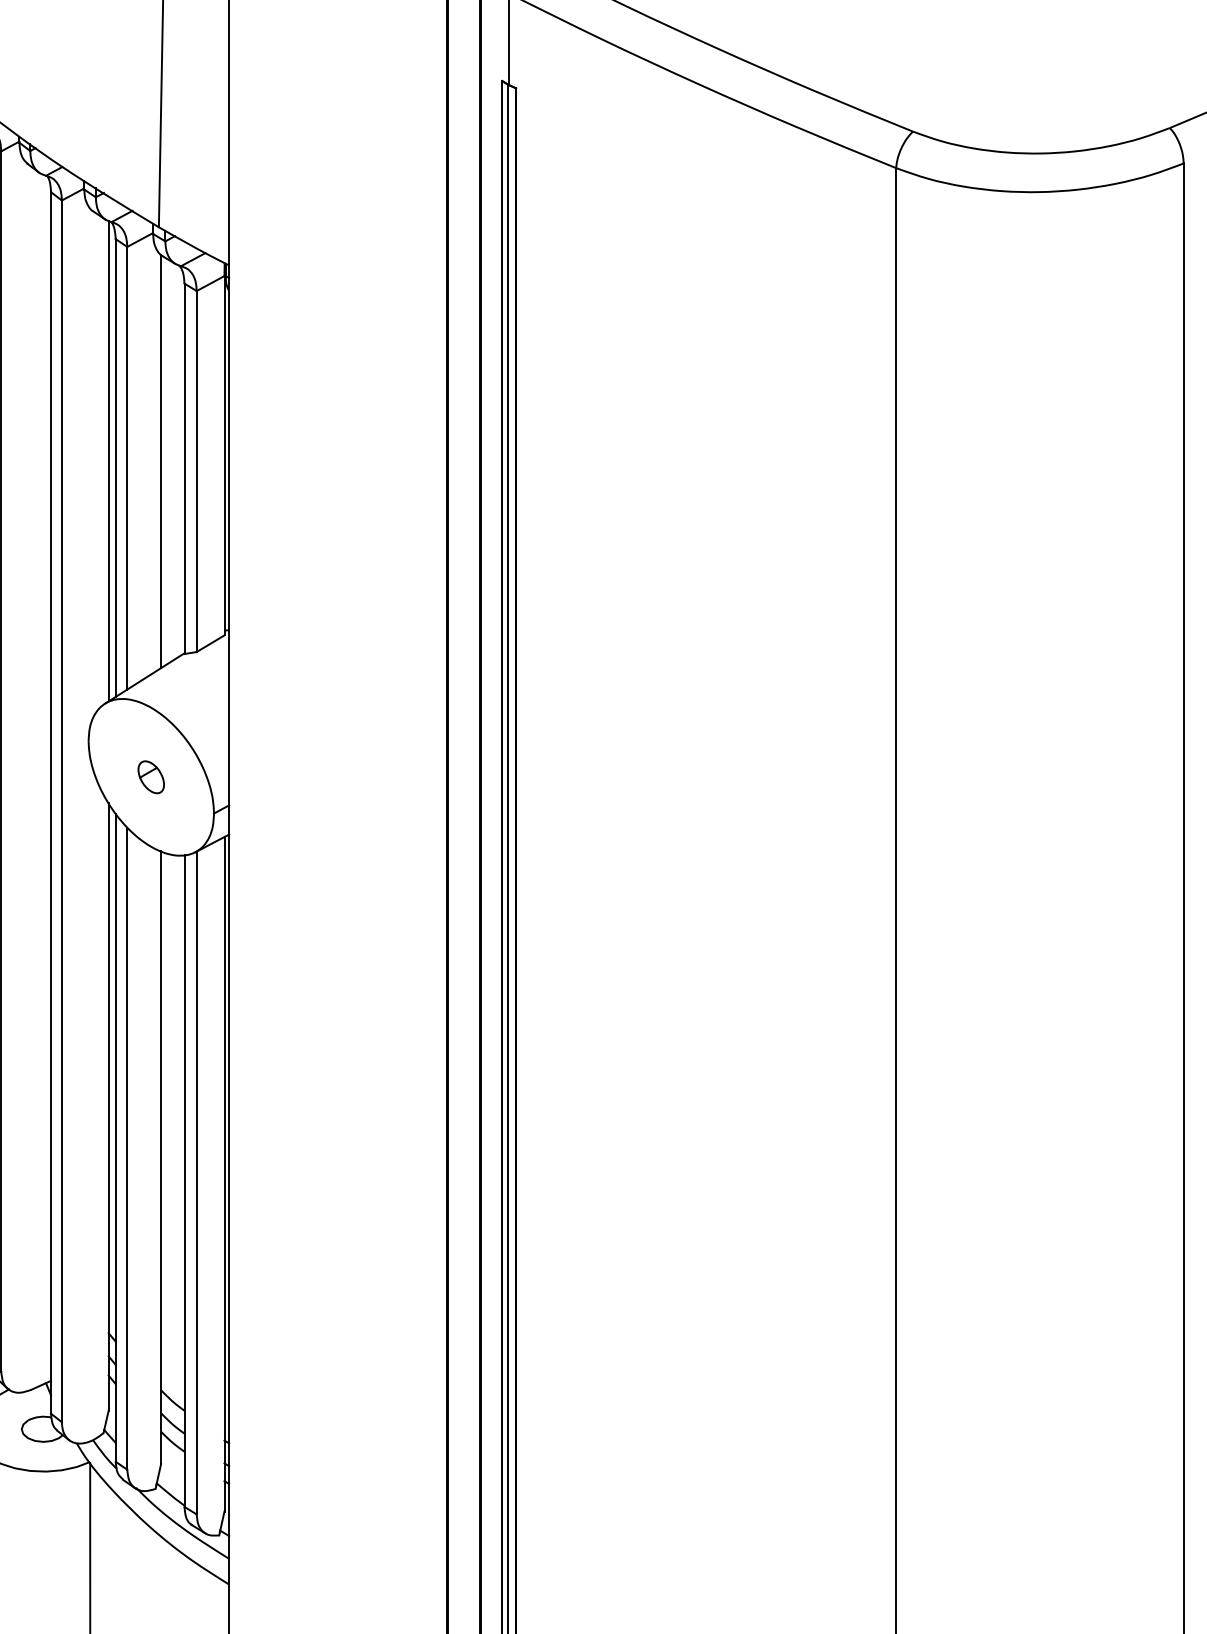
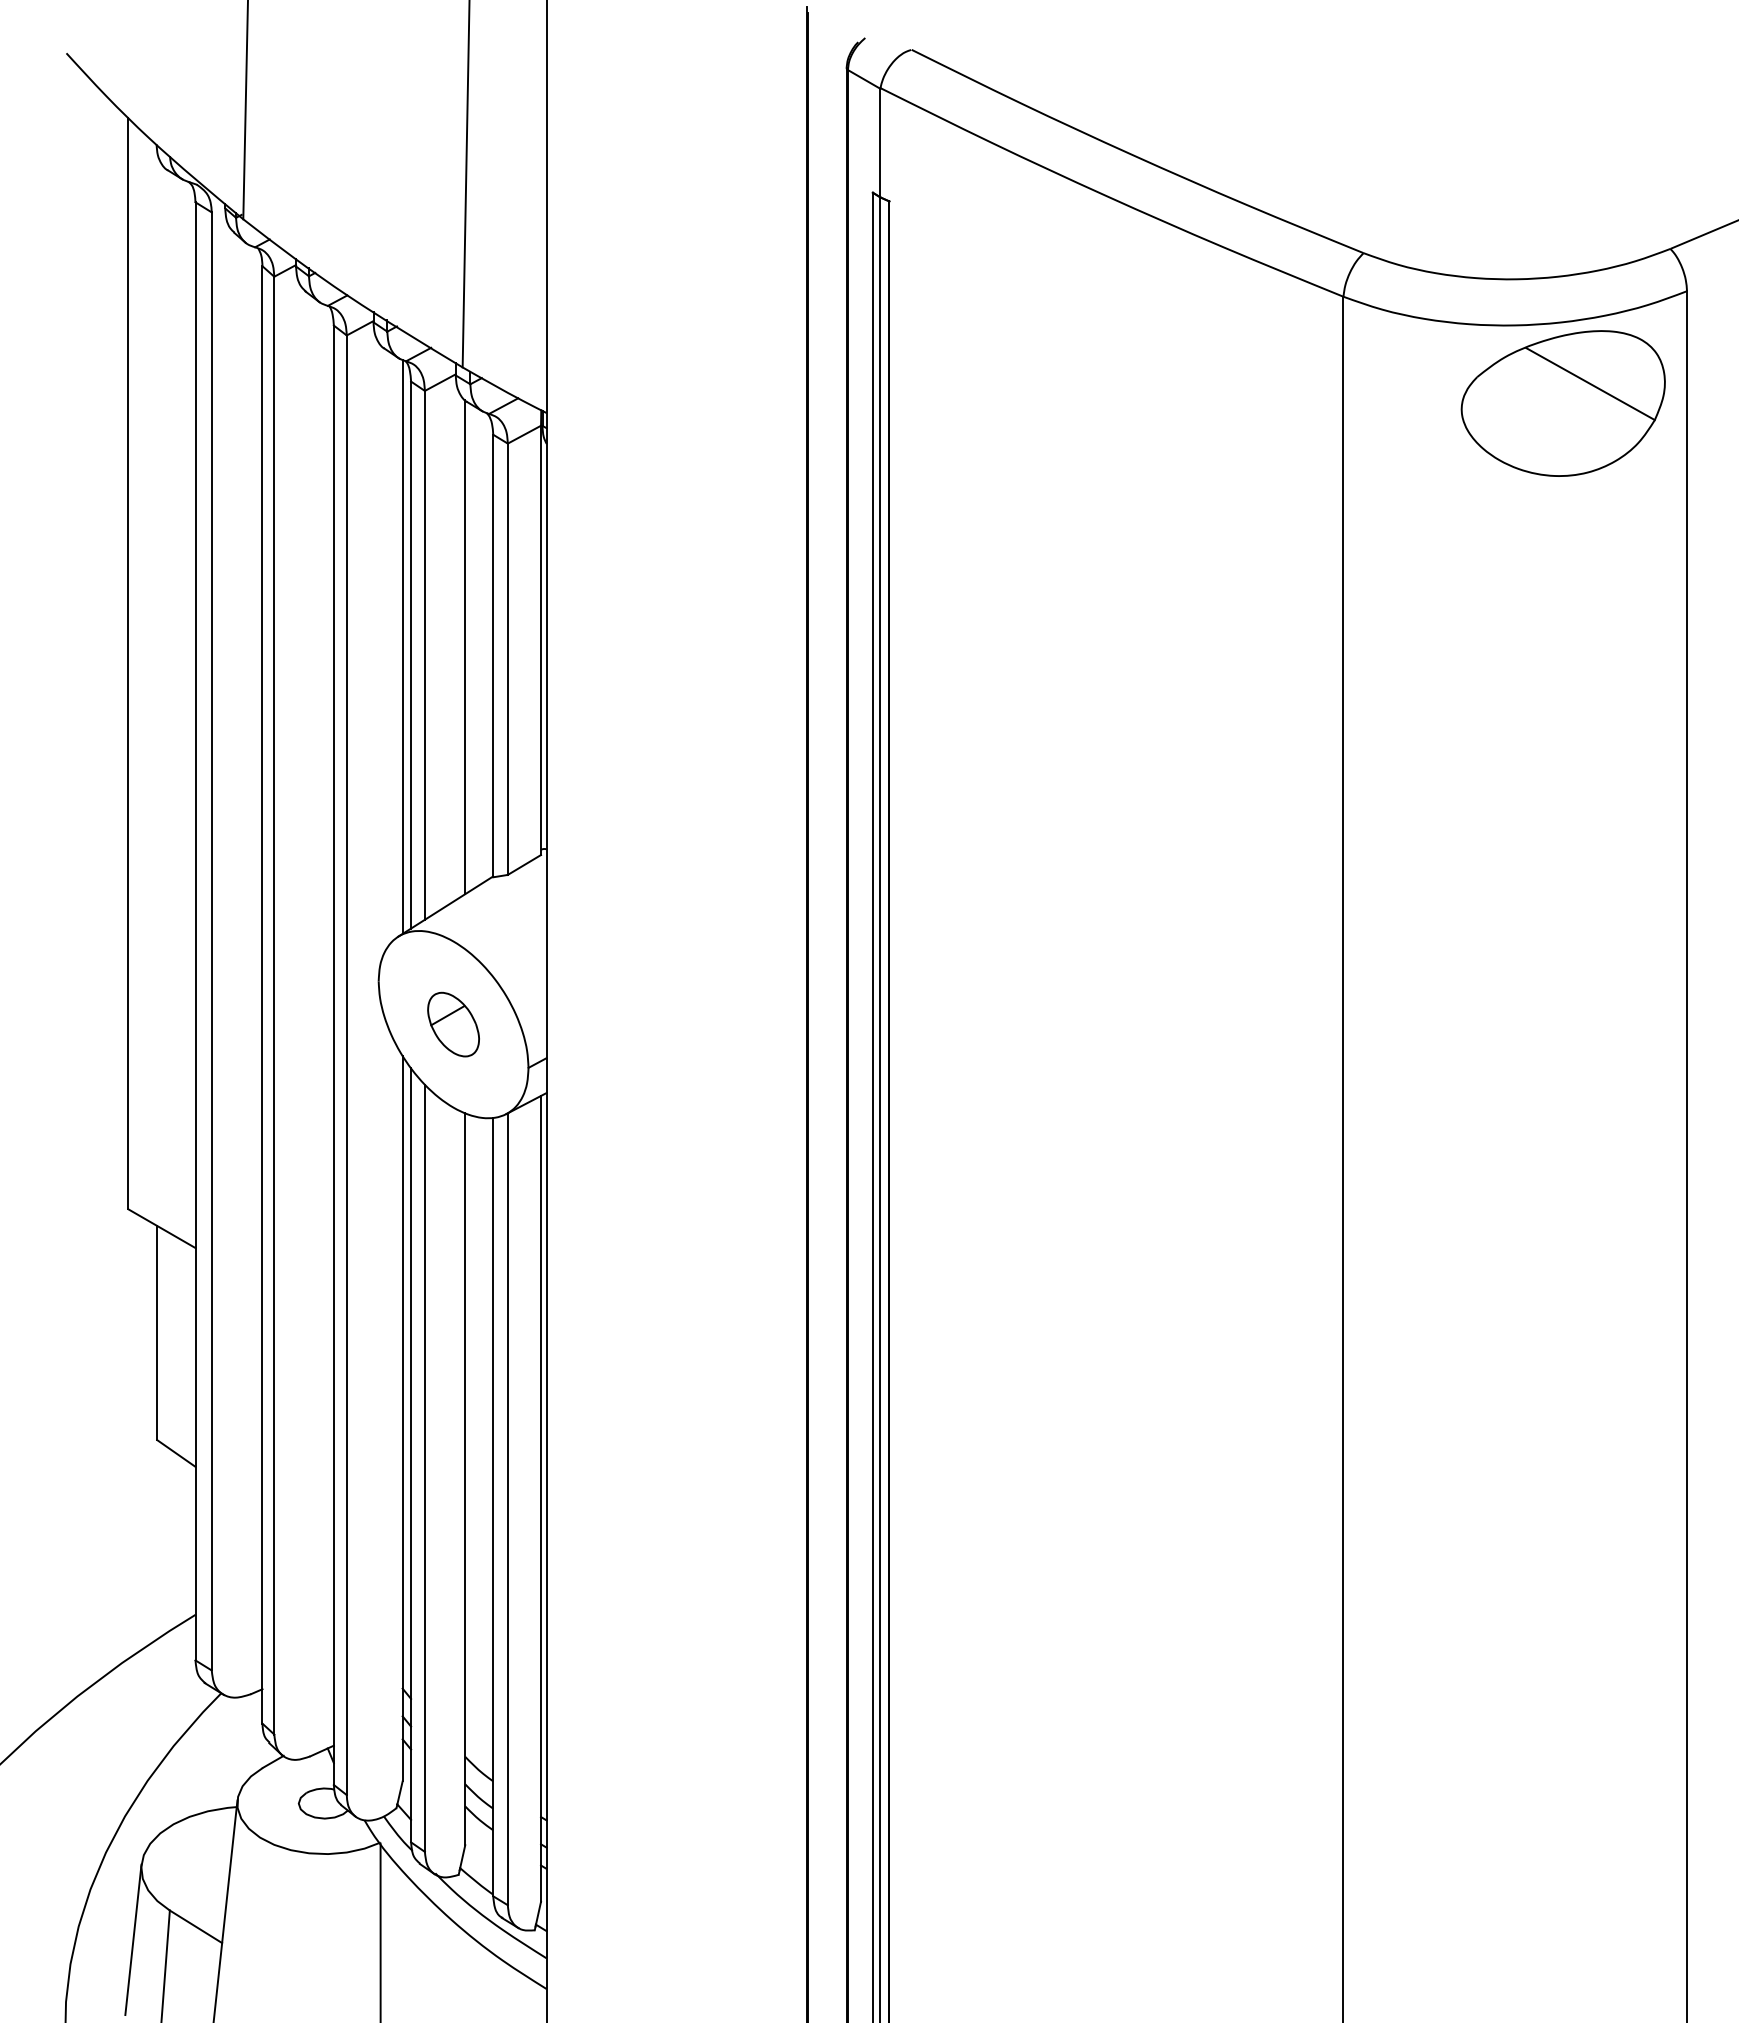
part: (1079, 257) -> (1562, 403), added
part: (151, 777) -> (453, 1024), size x1.67

